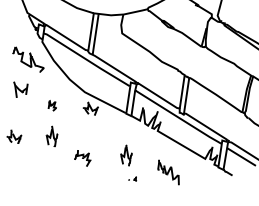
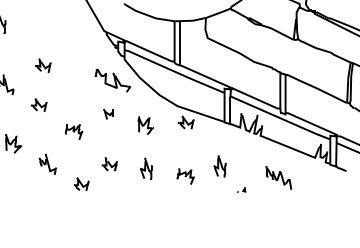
part: (20, 89) -> (108, 113), size x0.62
part: (52, 105) -> (145, 125), size x1.67
part: (52, 135) -> (146, 168), moved
part: (125, 155) -> (219, 166), moved

